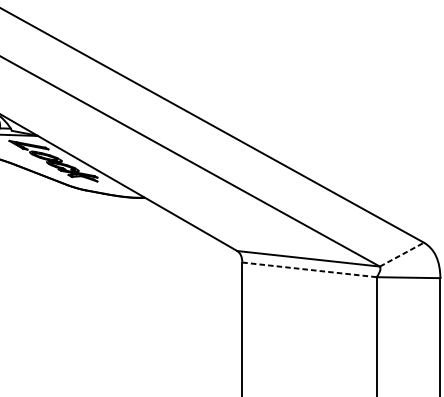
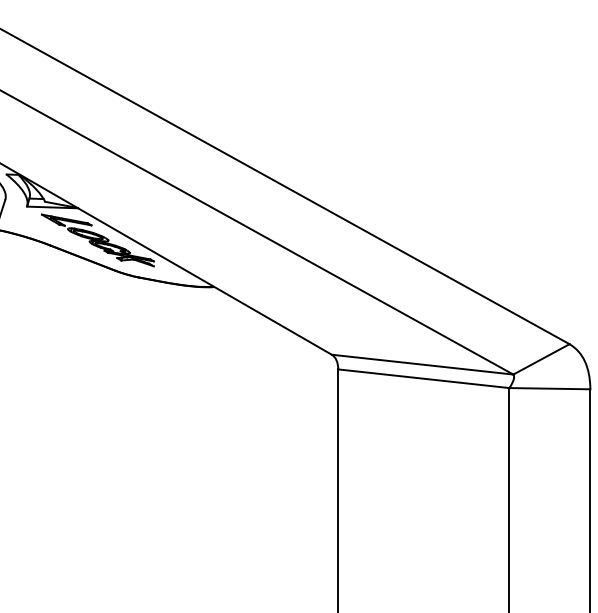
line: (401, 254) -> (541, 359), dashed -> solid
line: (310, 269) -> (424, 378), dashed -> solid

